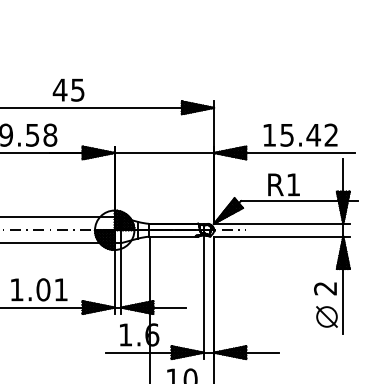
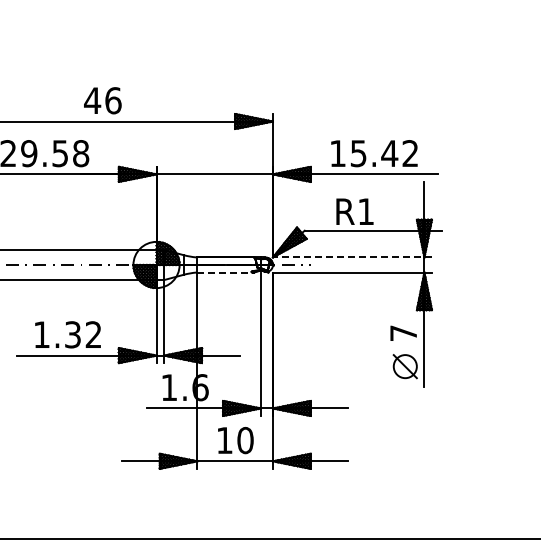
text: (78, 89) -> (113, 100), 45 -> 46
line: (281, 223) -> (352, 257), solid -> dashed
line: (173, 236) -> (225, 272), solid -> dashed
text: (325, 288) -> (403, 333), 2 -> 7
text: (51, 289) -> (82, 334), 1.01 -> 1.32

